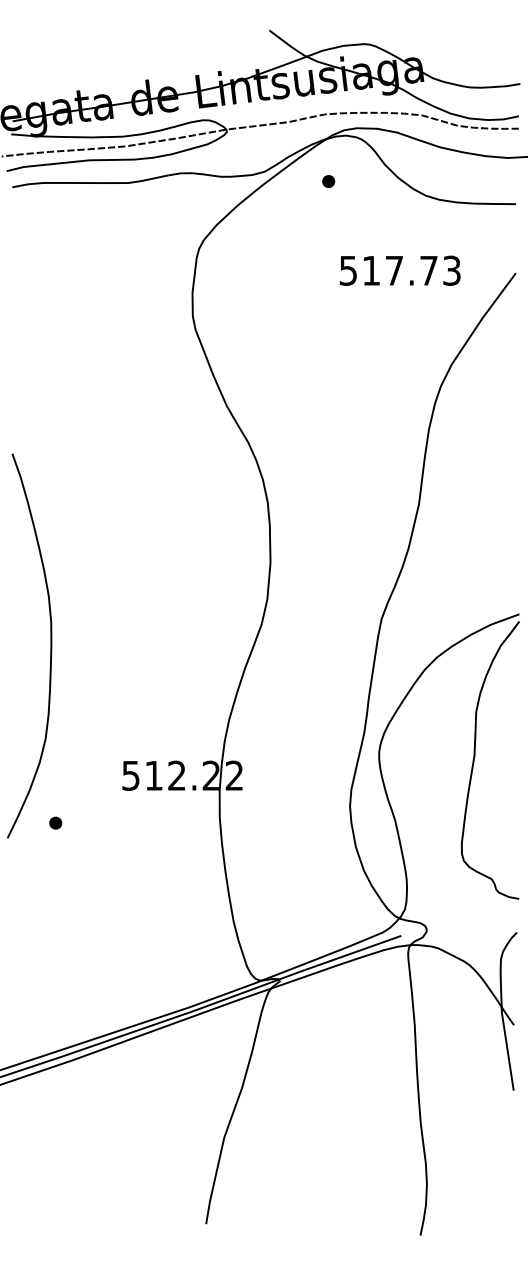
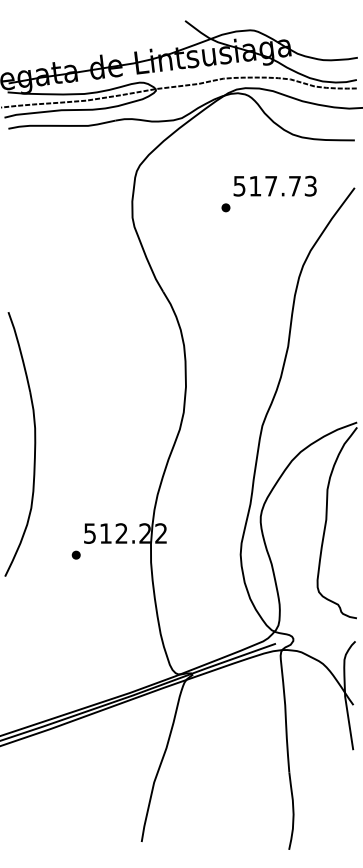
part: (327, 181) -> (225, 207), moved
part: (54, 822) -> (75, 554), moved

